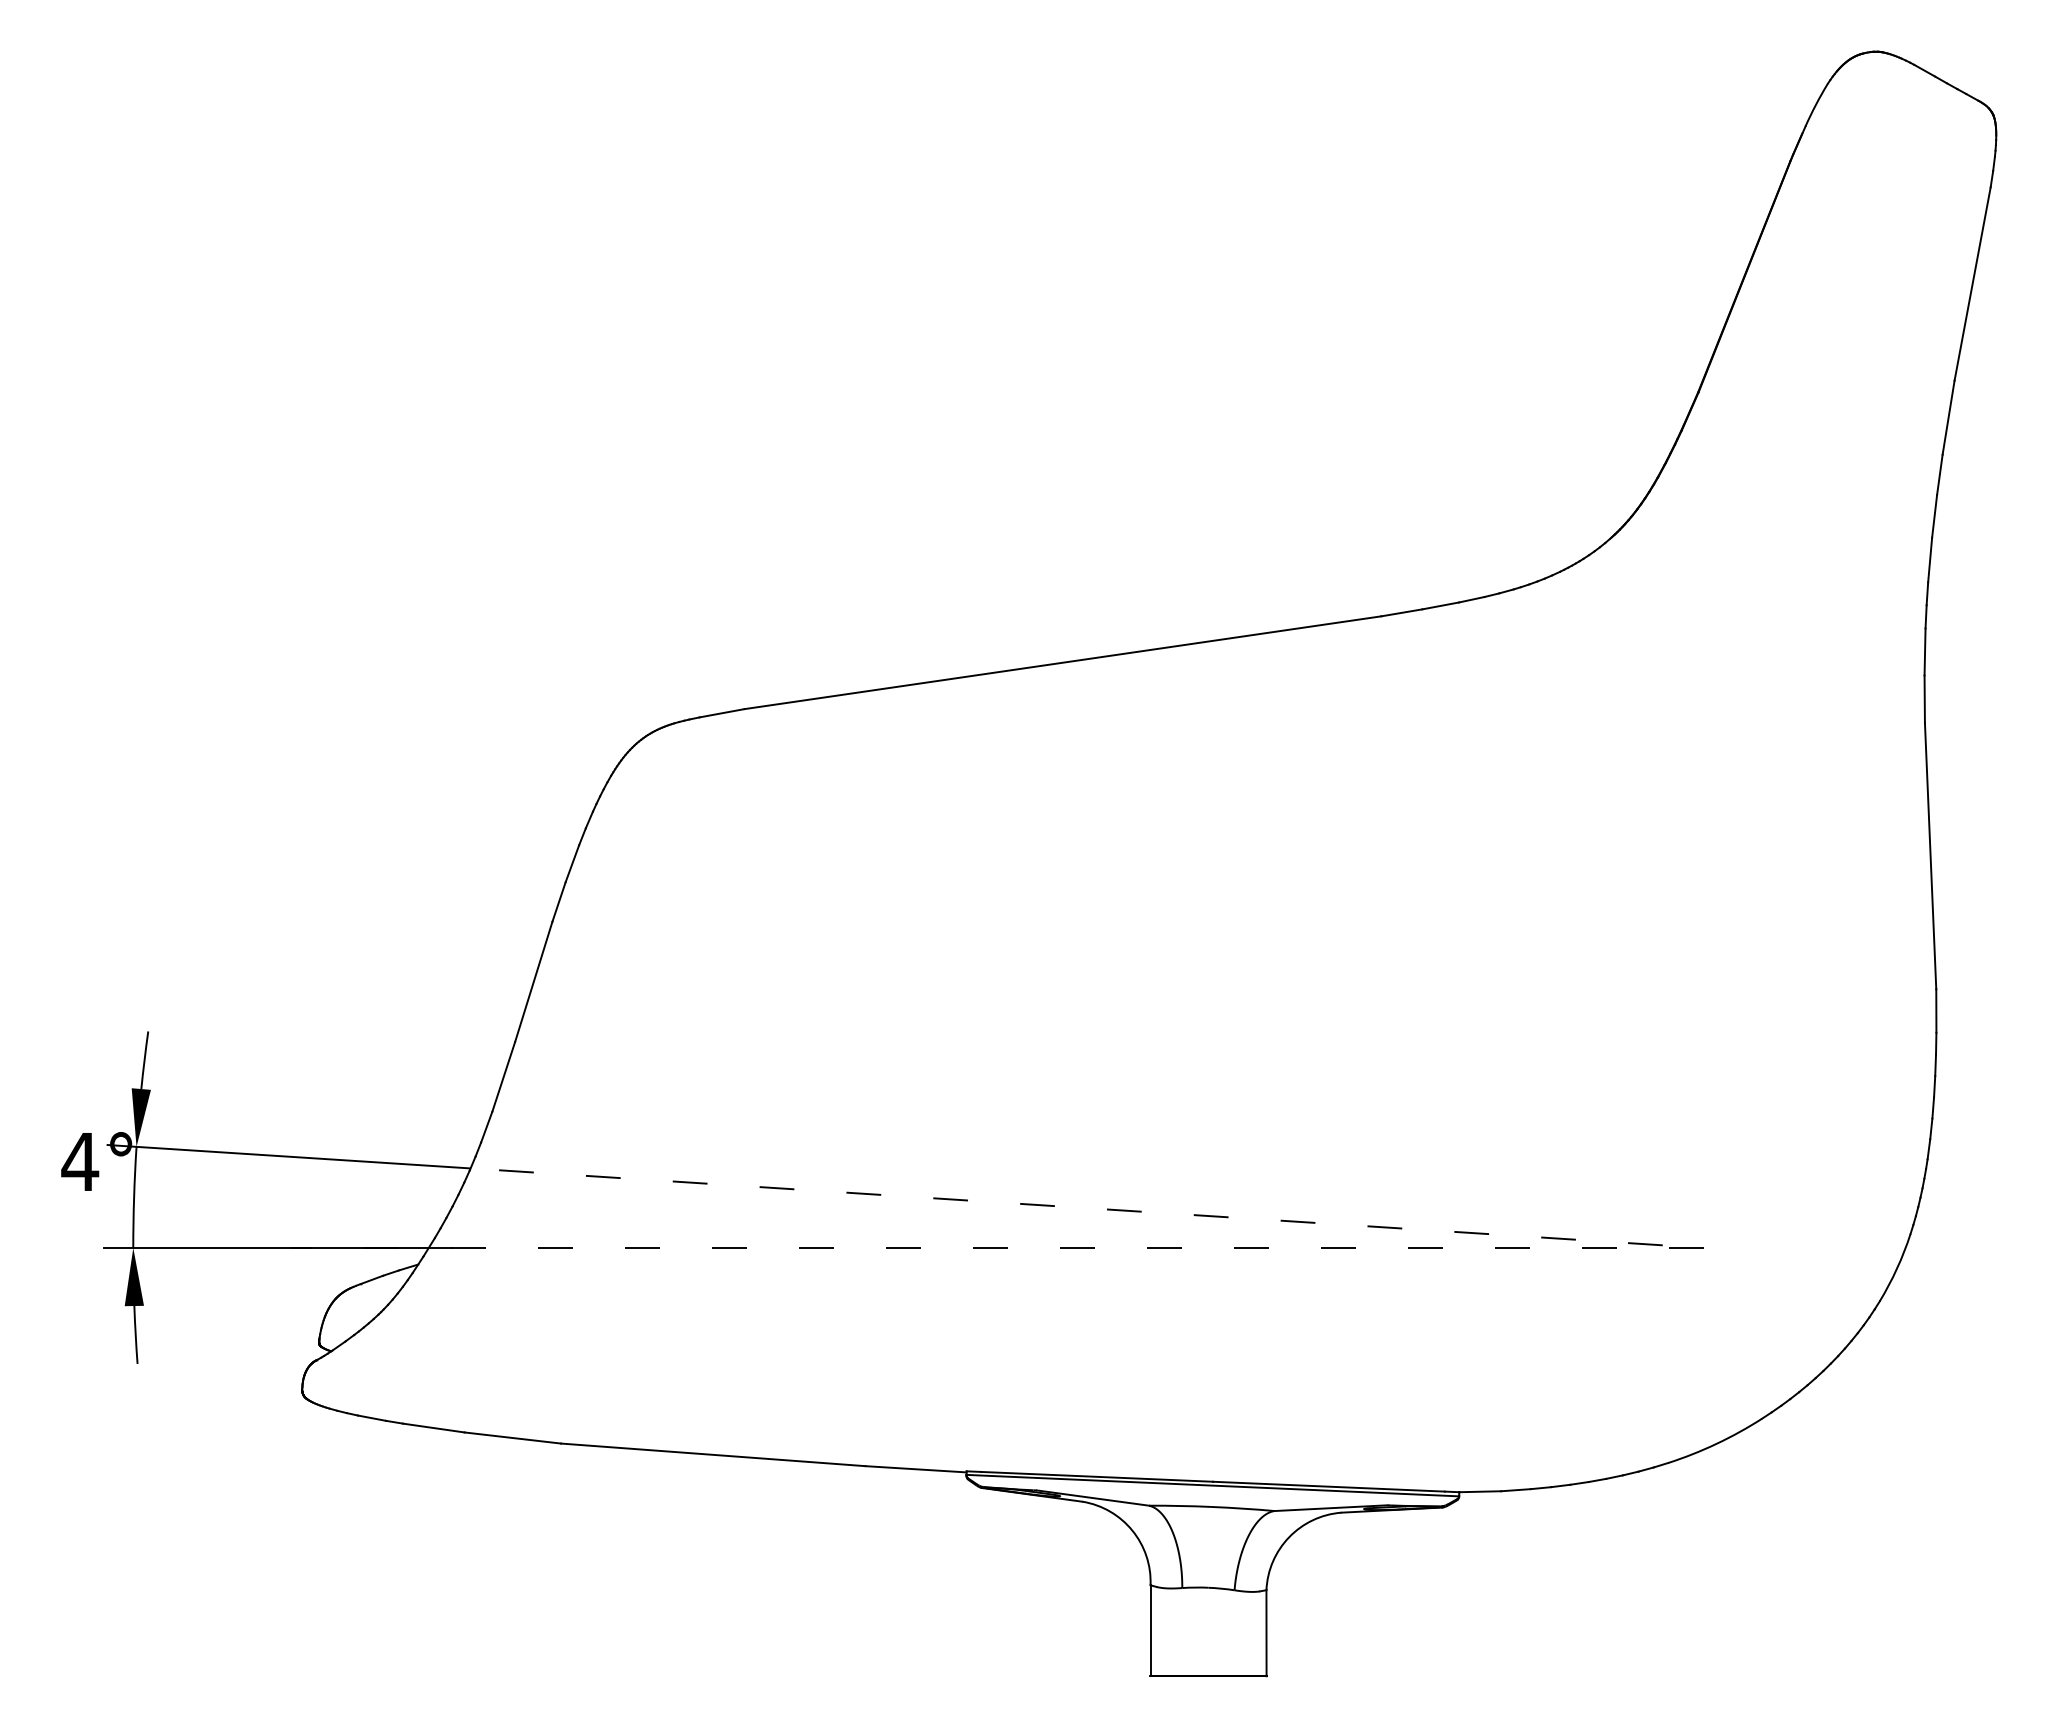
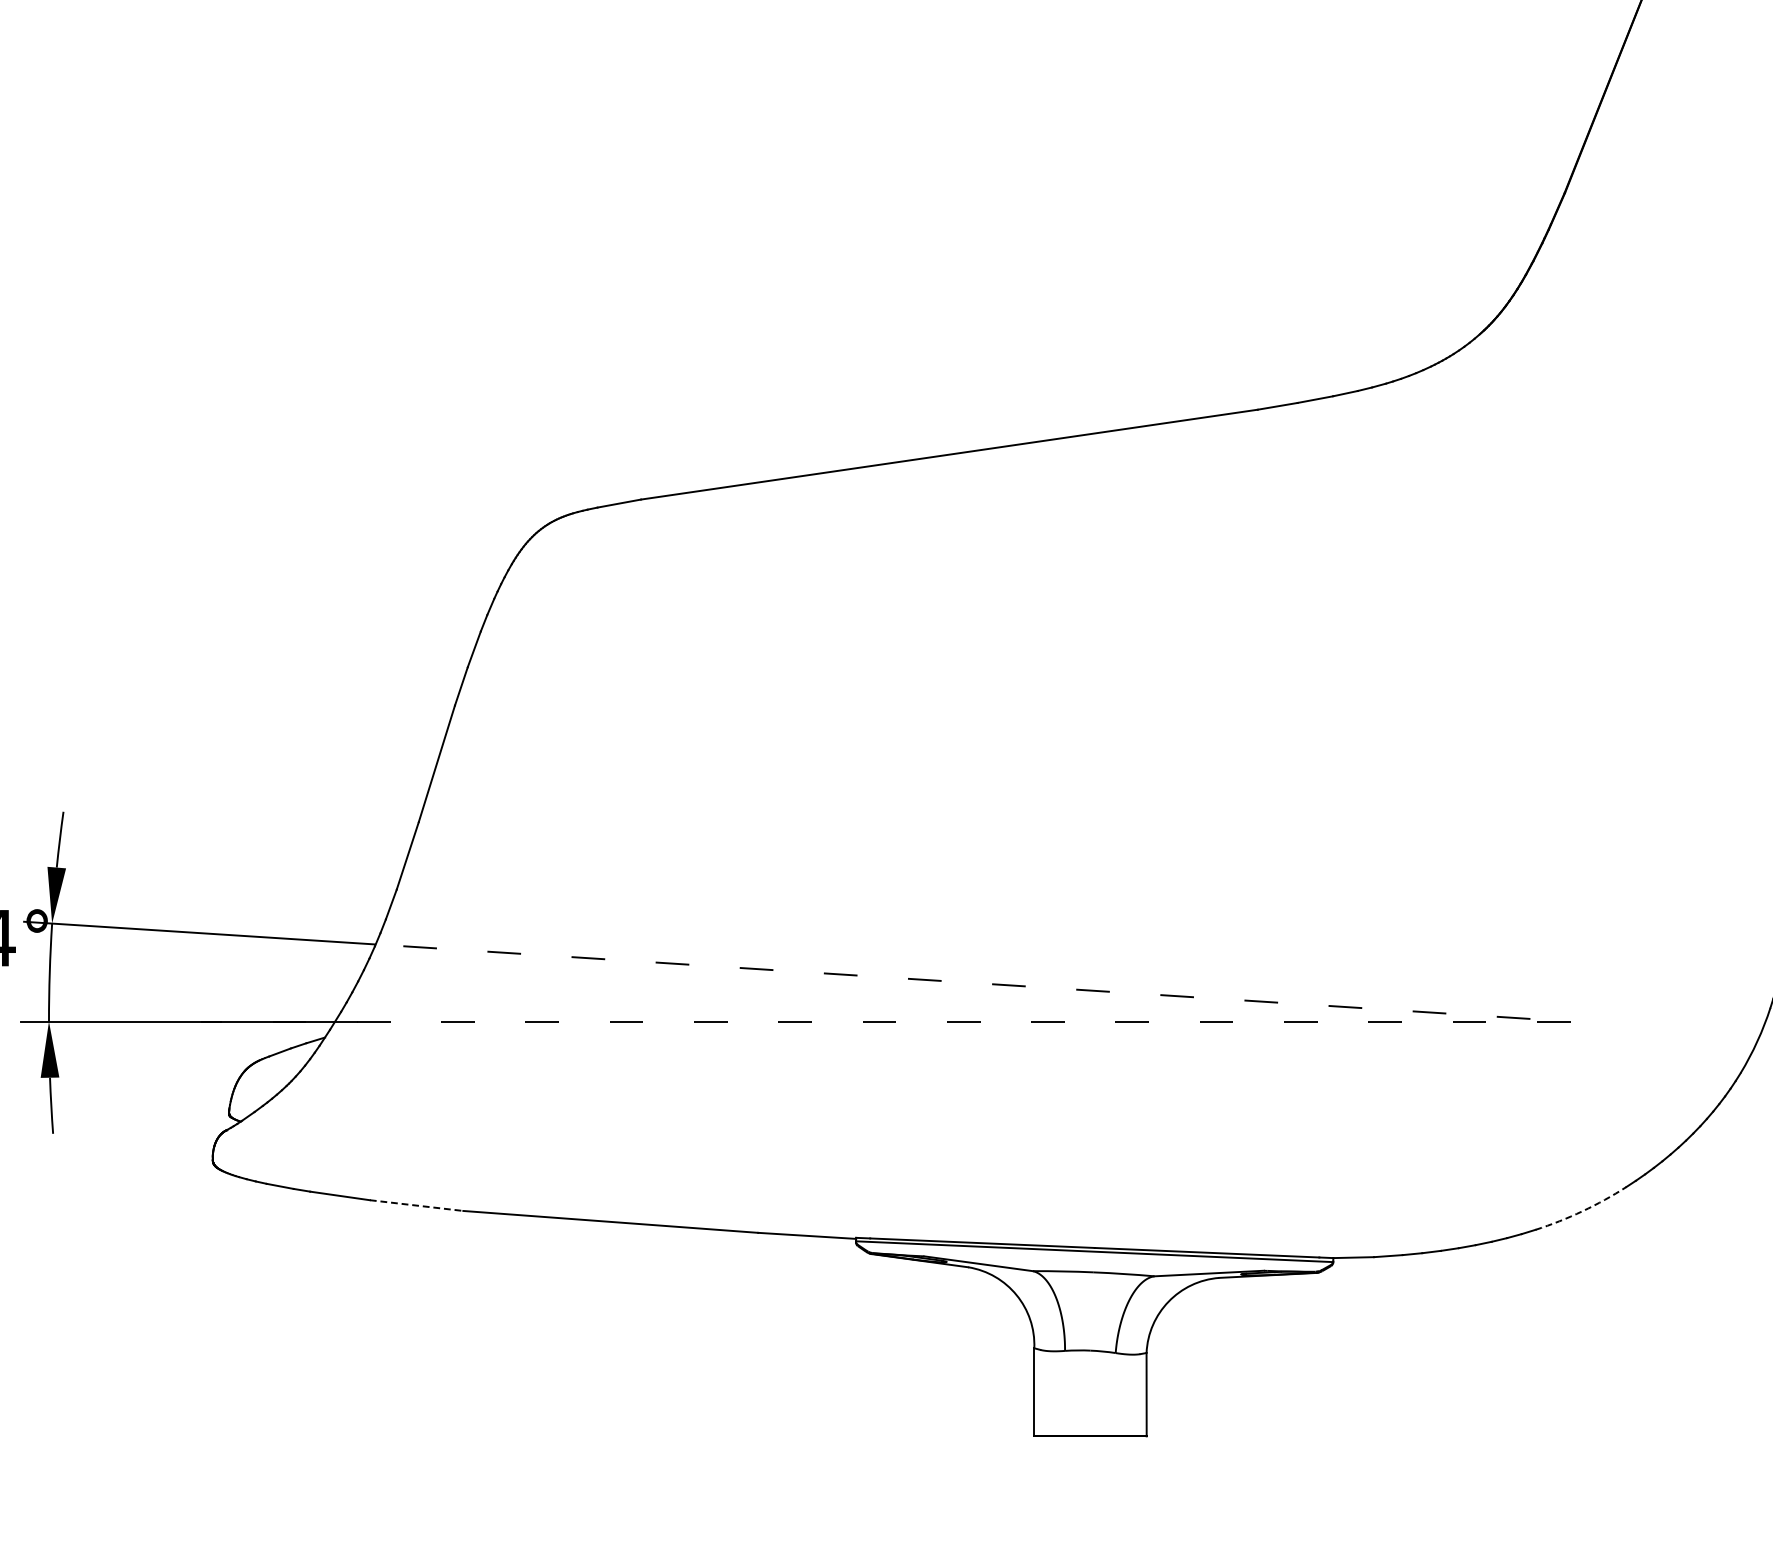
line: (512, 1438) -> (416, 1206), solid -> dashed
arc: (1716, 1443) -> (1582, 1210), solid -> dashed

